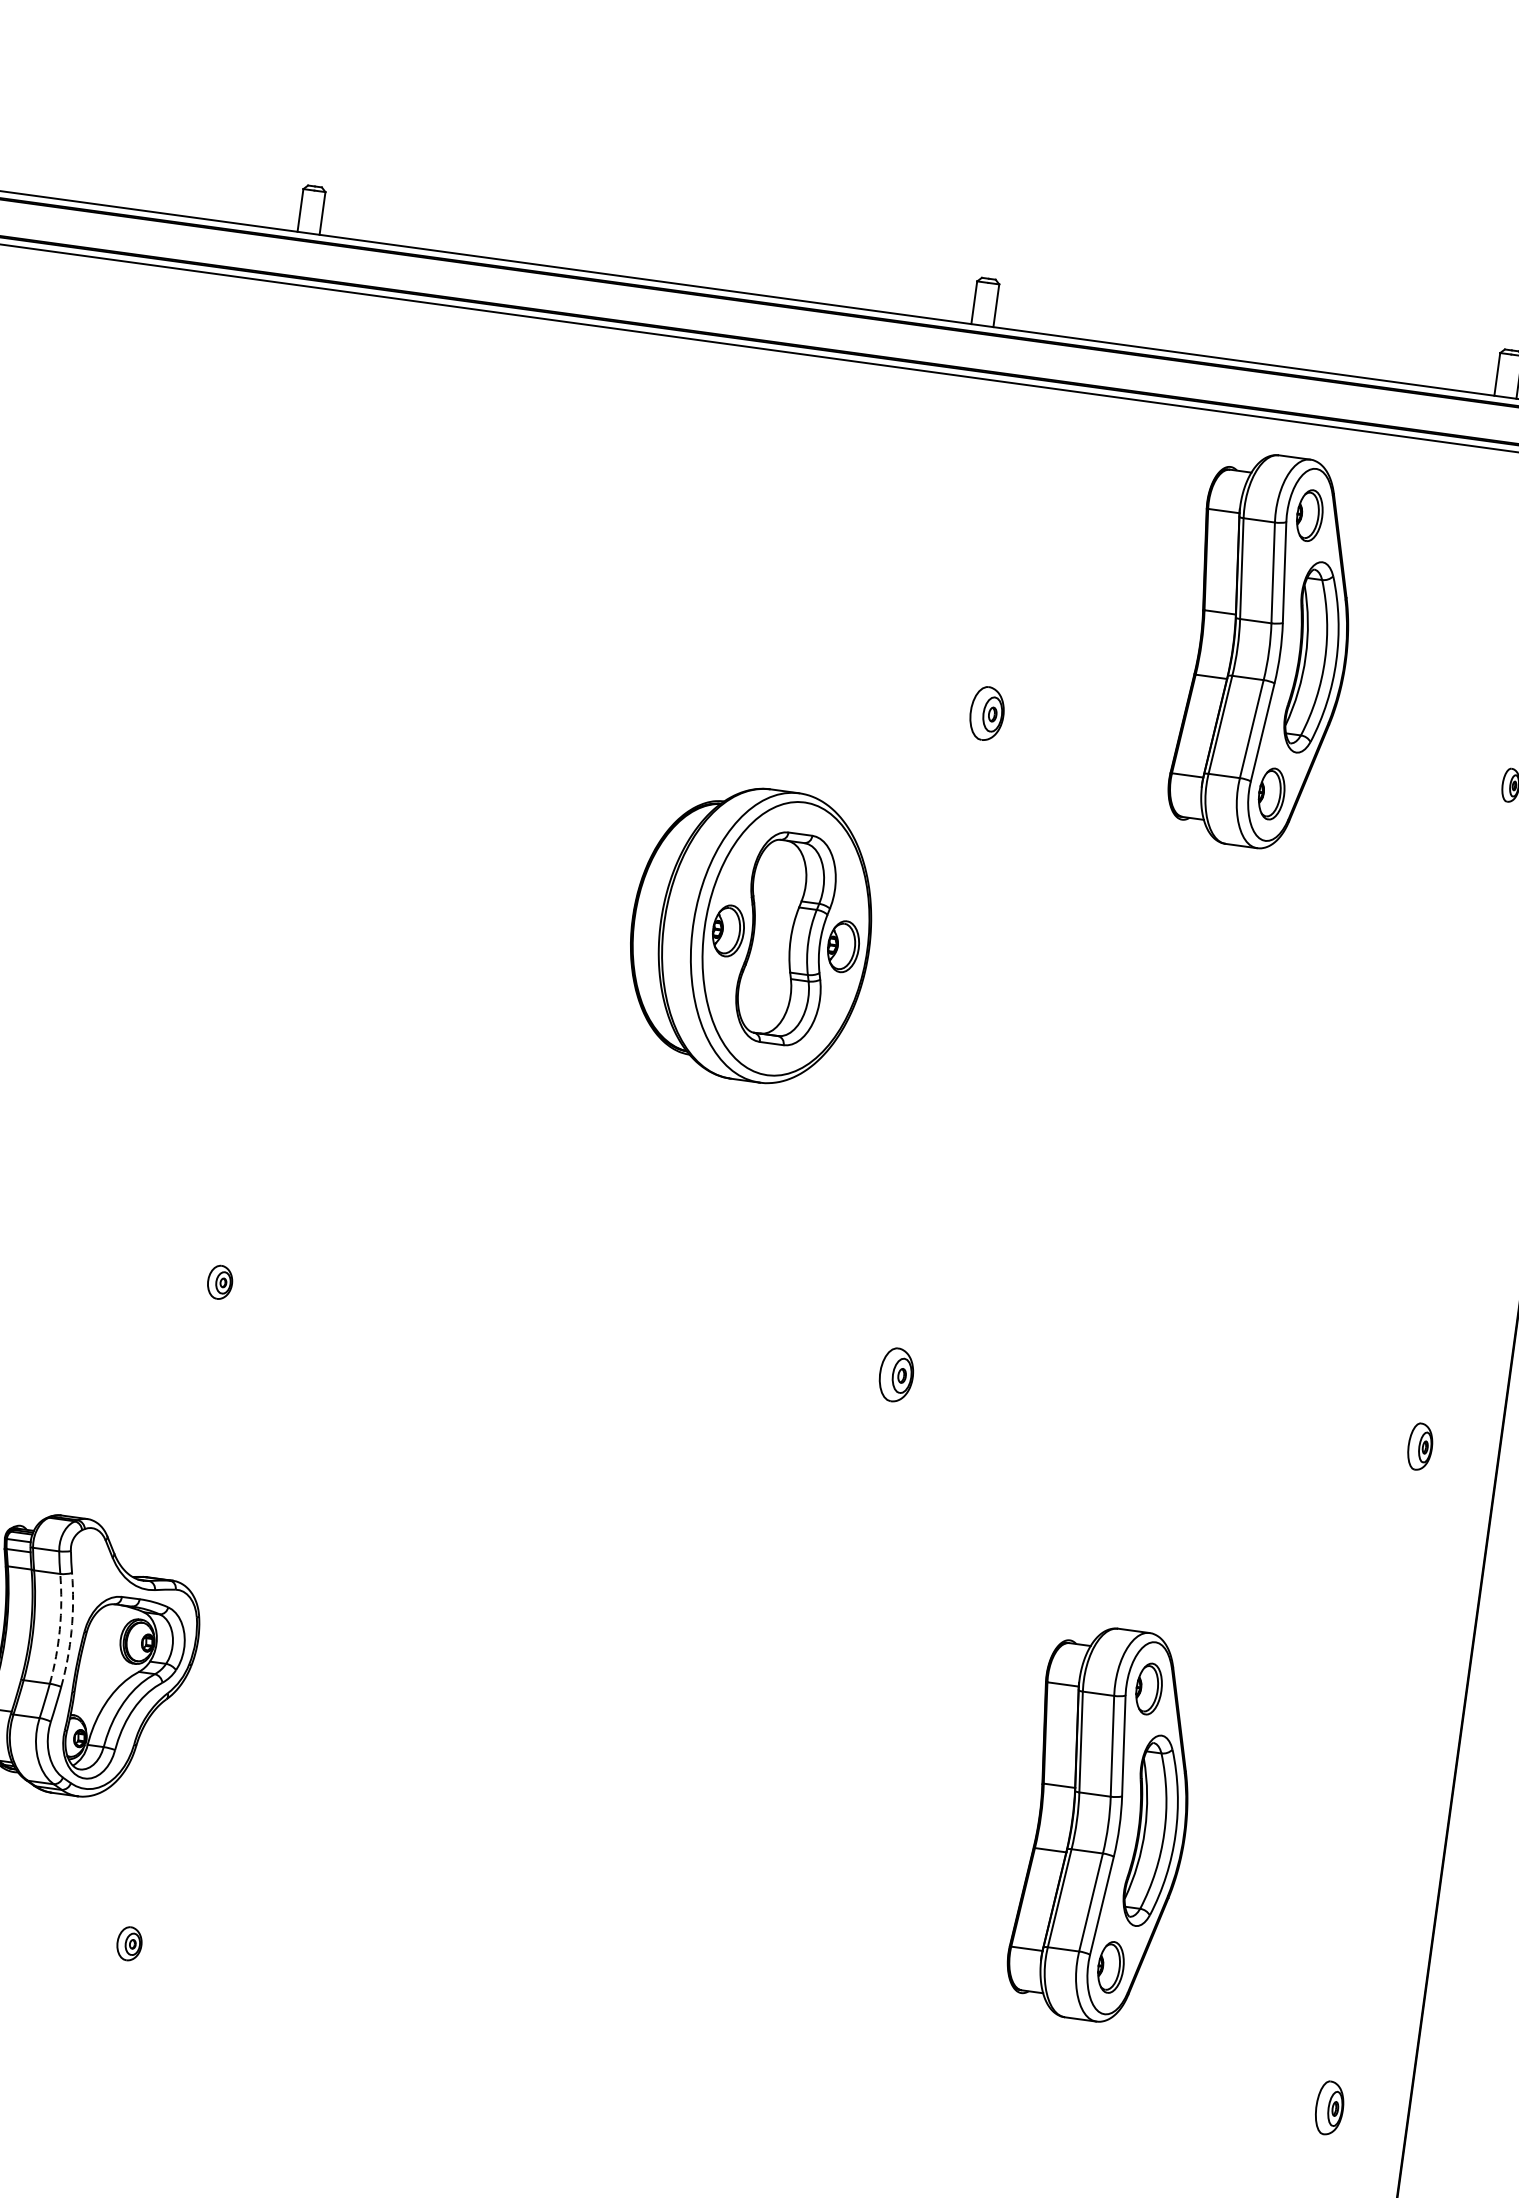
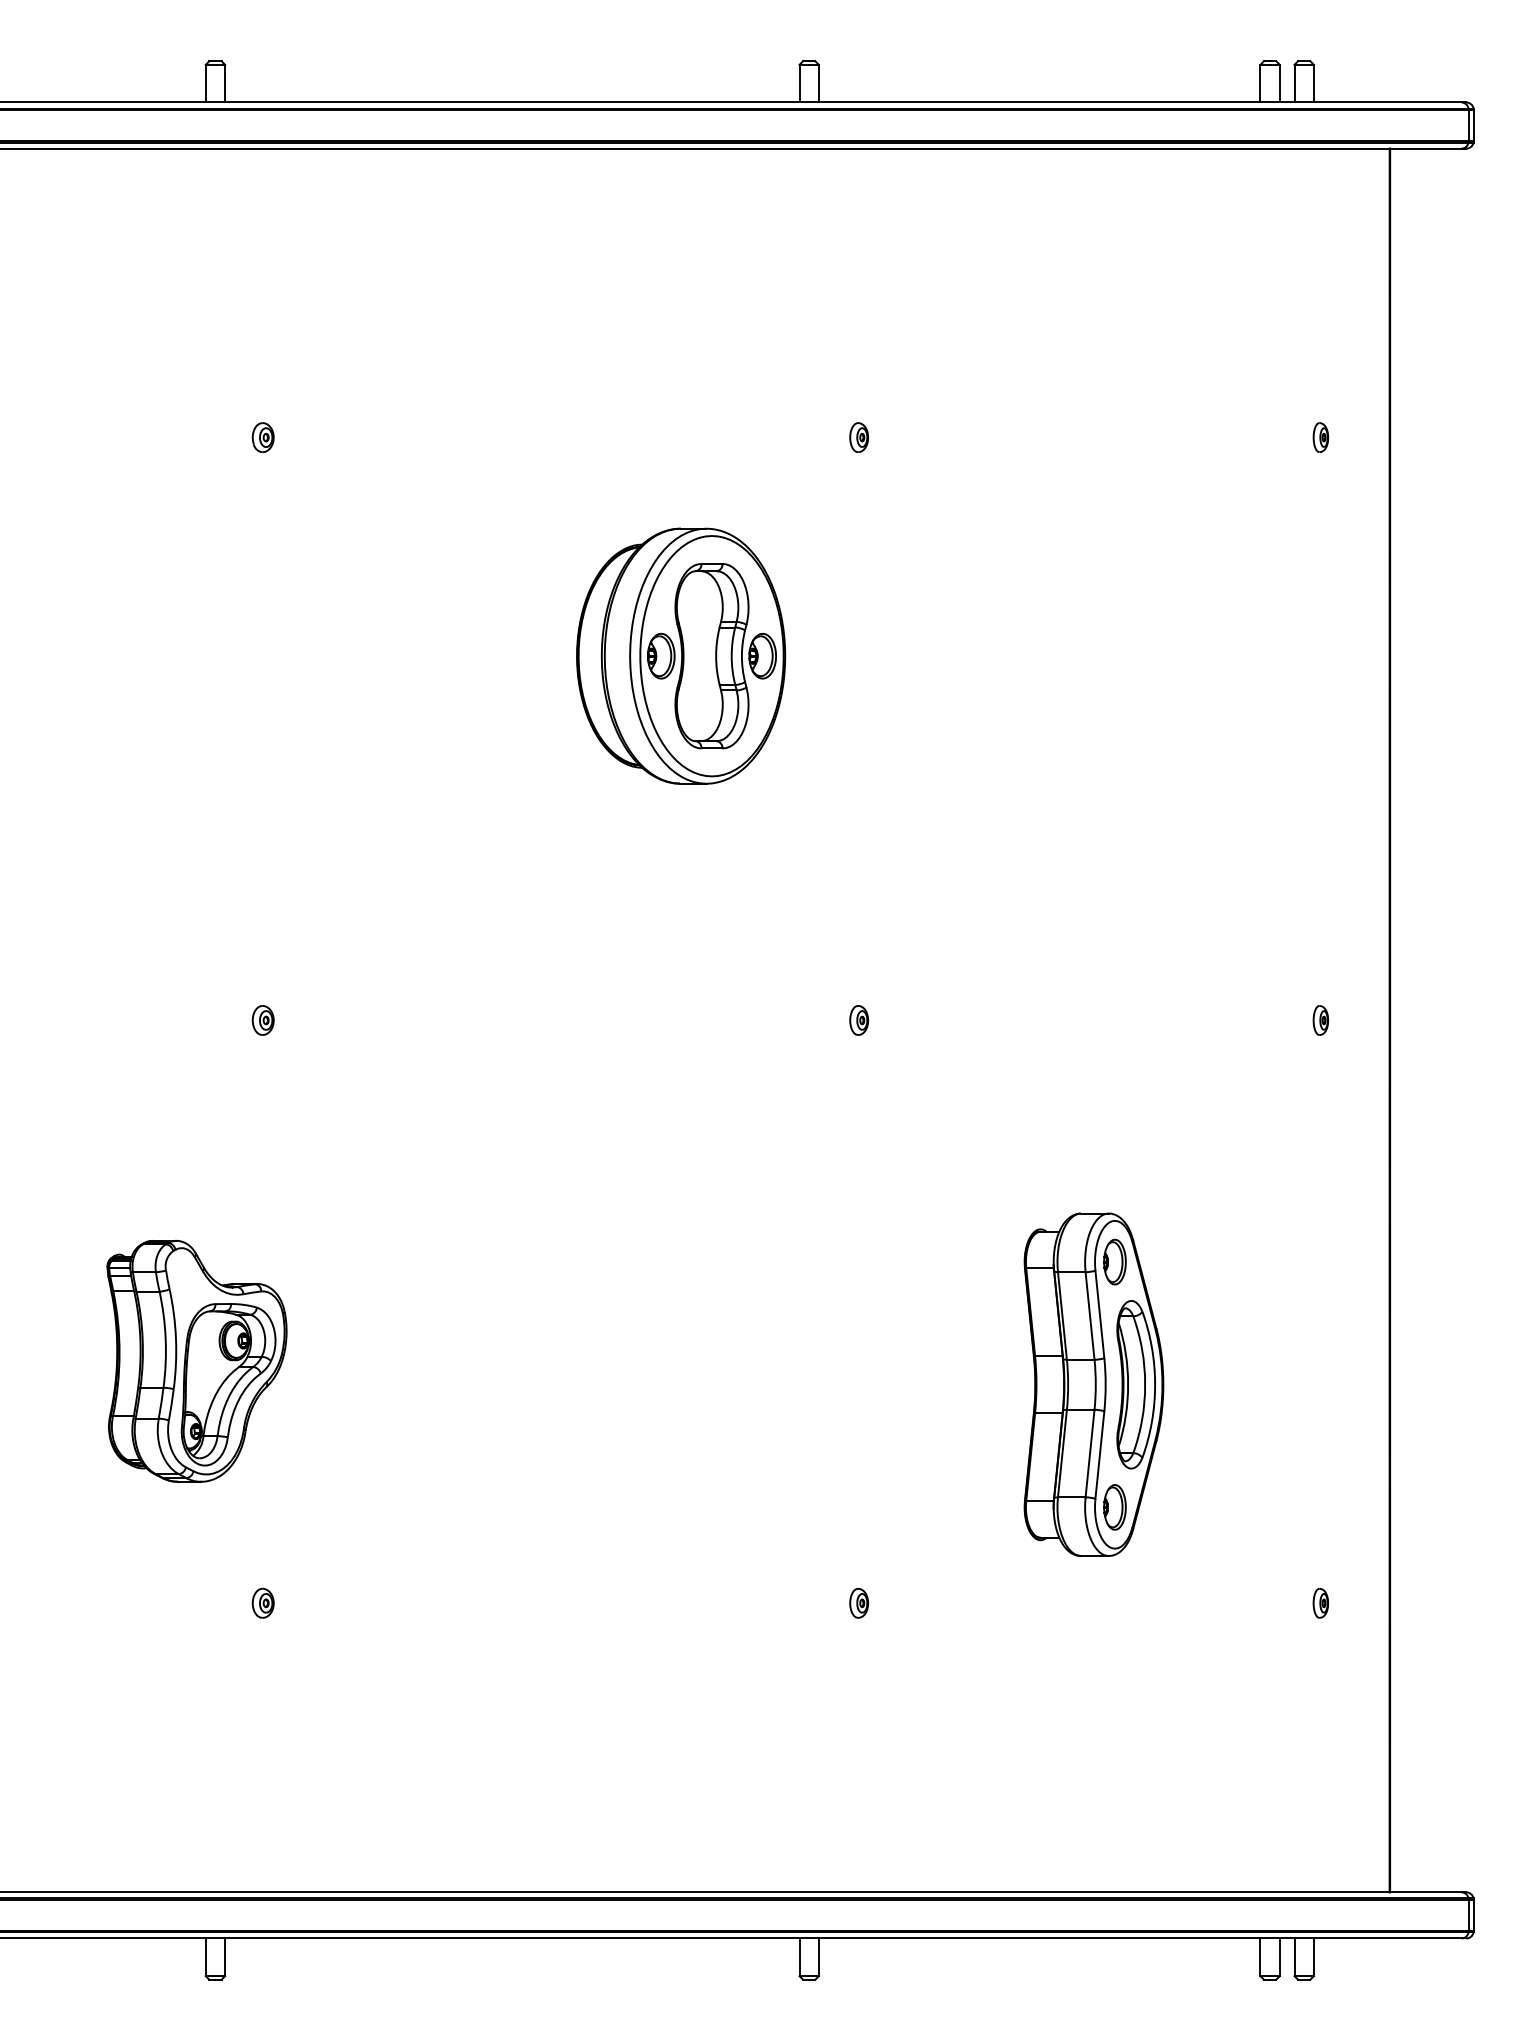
part: (309, 620) -> (262, 437), added
part: (1266, 651) -> (1093, 350), removed
part: (986, 713) -> (858, 437), size x0.62
part: (895, 1375) -> (858, 1020), size x0.62
part: (1419, 1446) -> (1320, 1020), size x0.71
arc: (59, 1629) -> (165, 1339), dashed -> solid
arc: (72, 1631) -> (176, 1339), dashed -> solid
part: (805, 2035) -> (858, 1602), added
part: (1329, 2108) -> (1320, 1603), size x0.62

